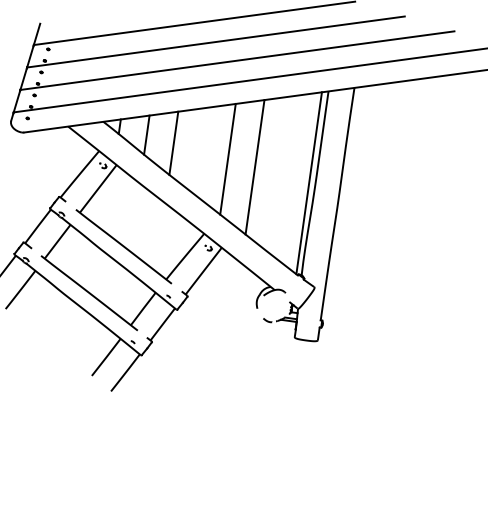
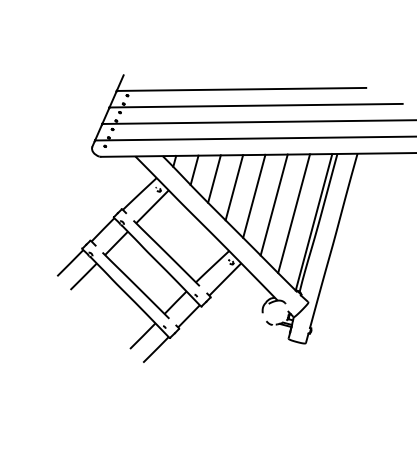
line: (201, 150) -> (234, 187), added
line: (282, 175) -> (294, 213), added

